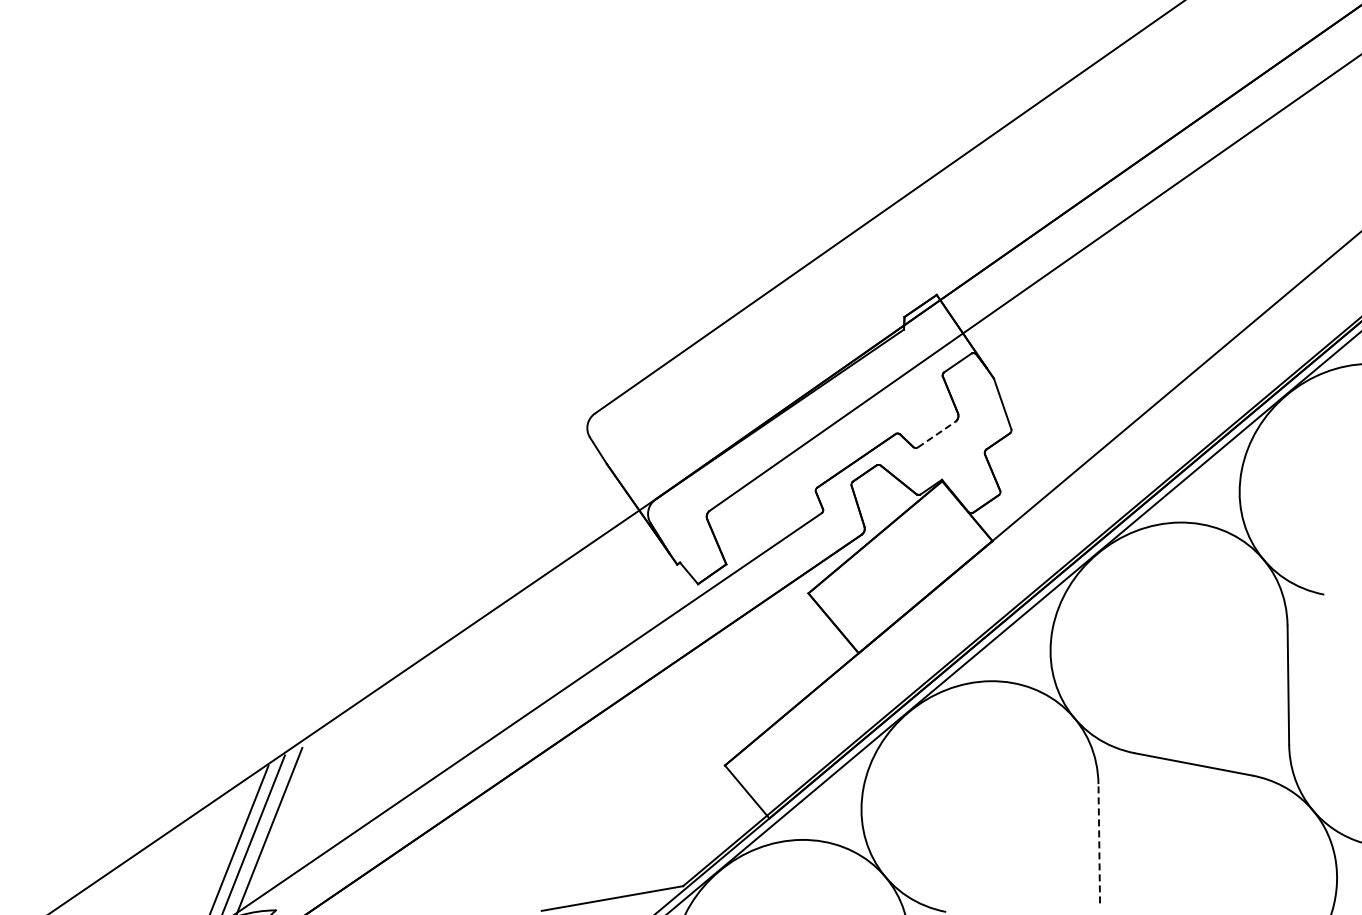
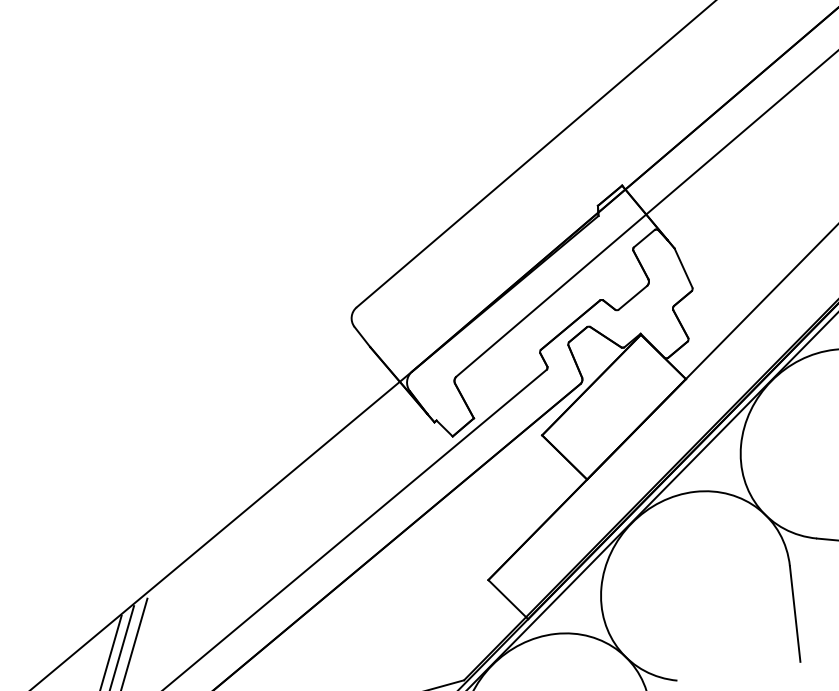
line: (936, 434) -> (632, 297), dashed -> solid
line: (1099, 843) -> (795, 613), dashed -> solid

